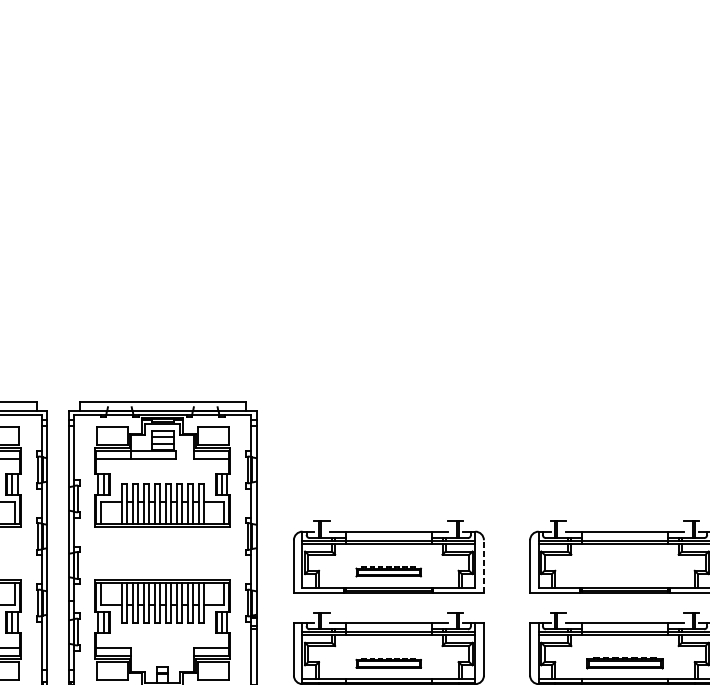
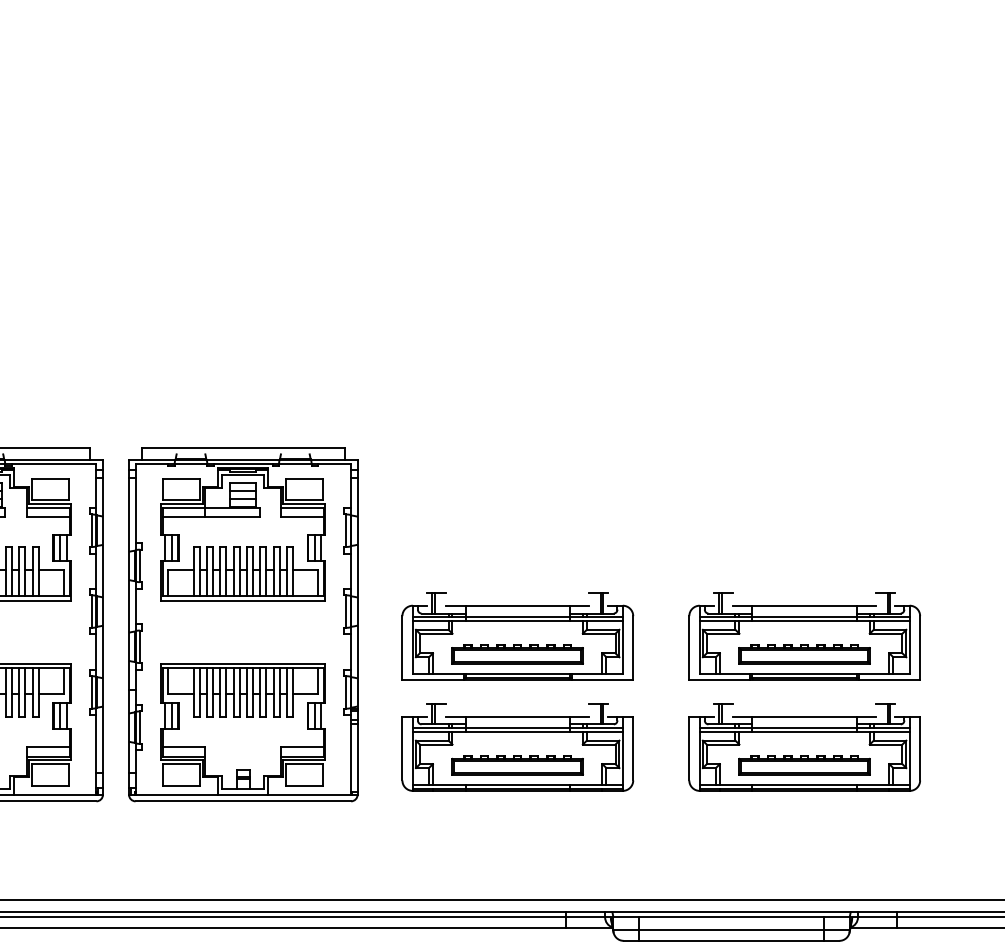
line: (484, 566) -> (633, 648), dashed -> solid
part: (388, 571) -> (517, 654), size x1.67
part: (624, 571) -> (804, 654), added
part: (388, 663) -> (517, 765), size x1.67
part: (624, 663) -> (804, 765), size x1.43

